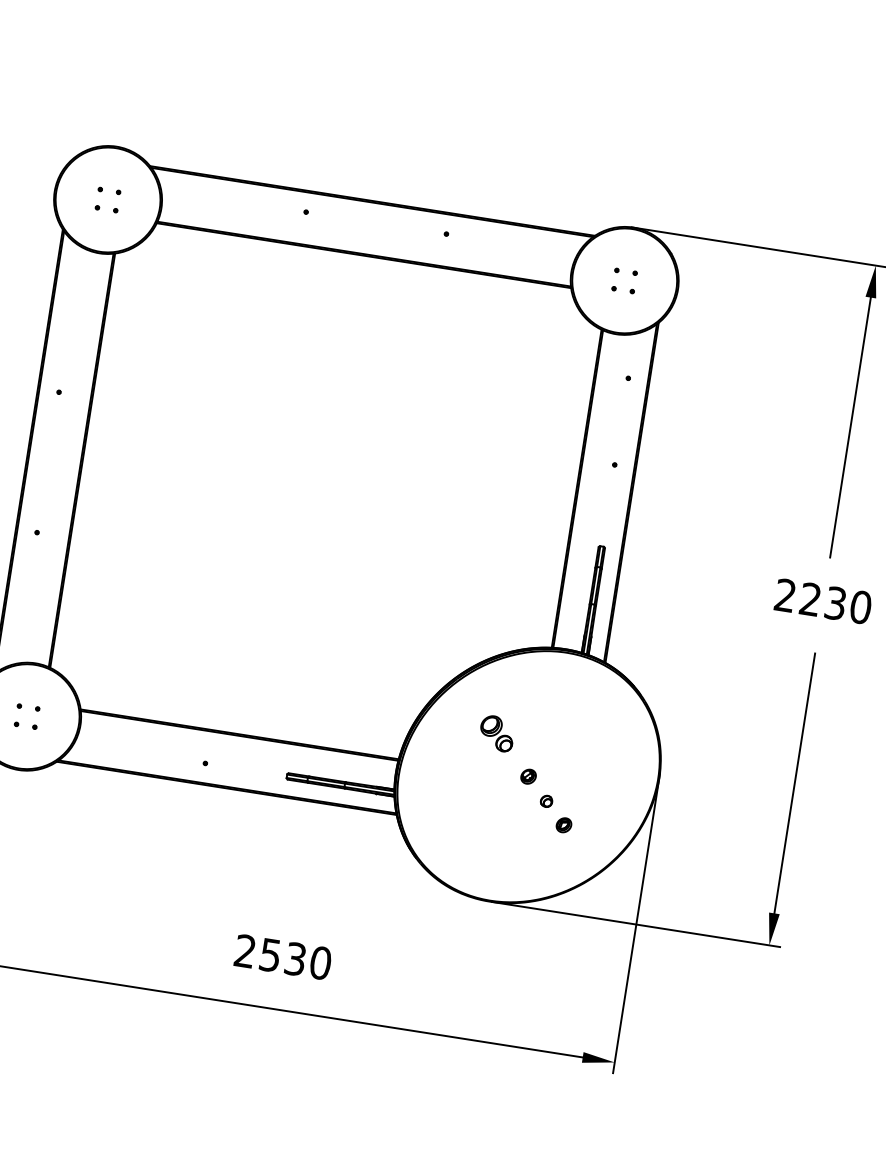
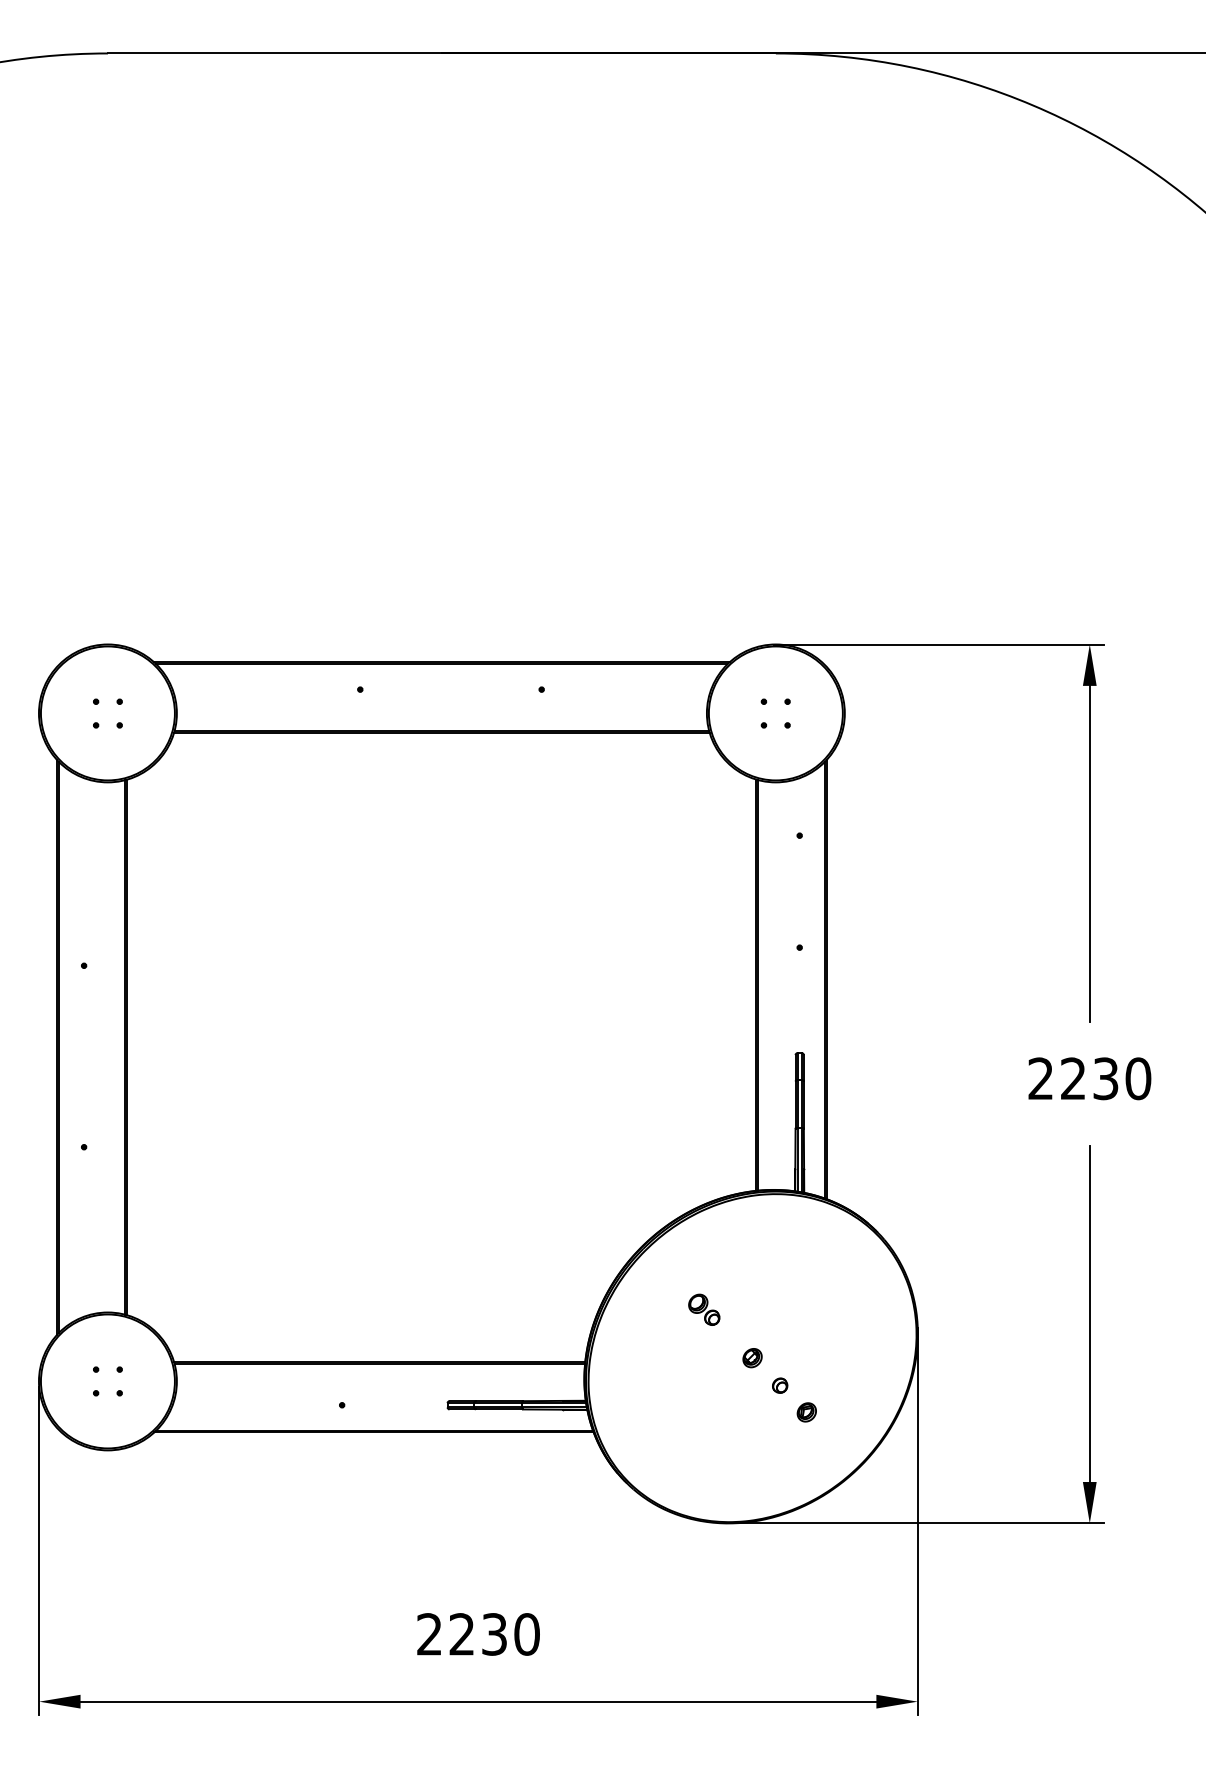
part: (497, 733) -> (704, 1309), size x0.71
text: (269, 955) -> (461, 1634), 2530 -> 2230

